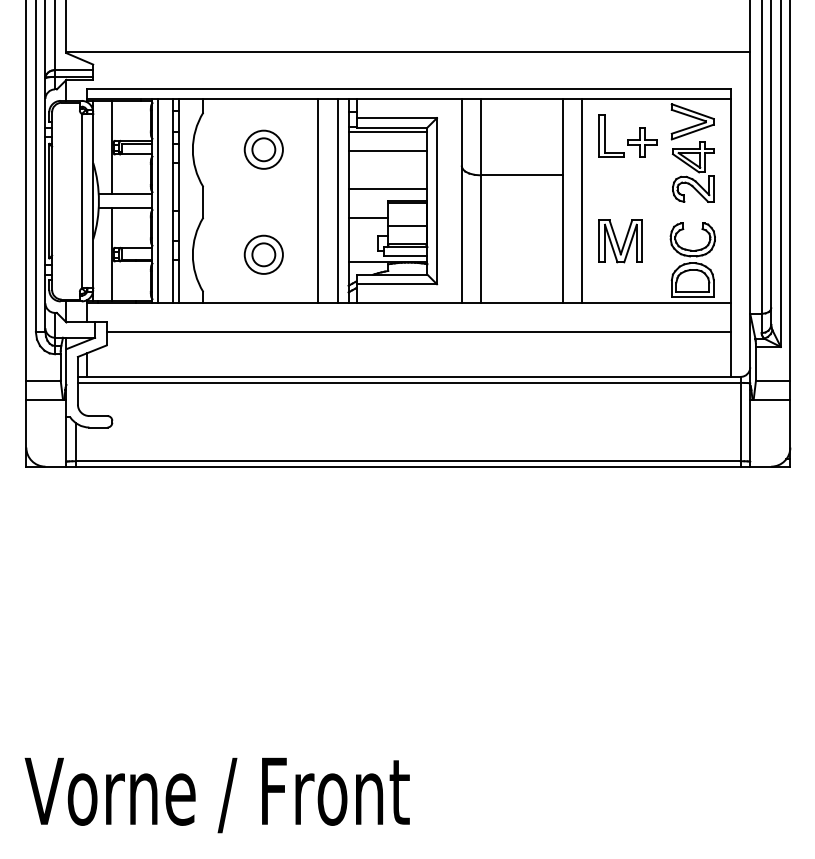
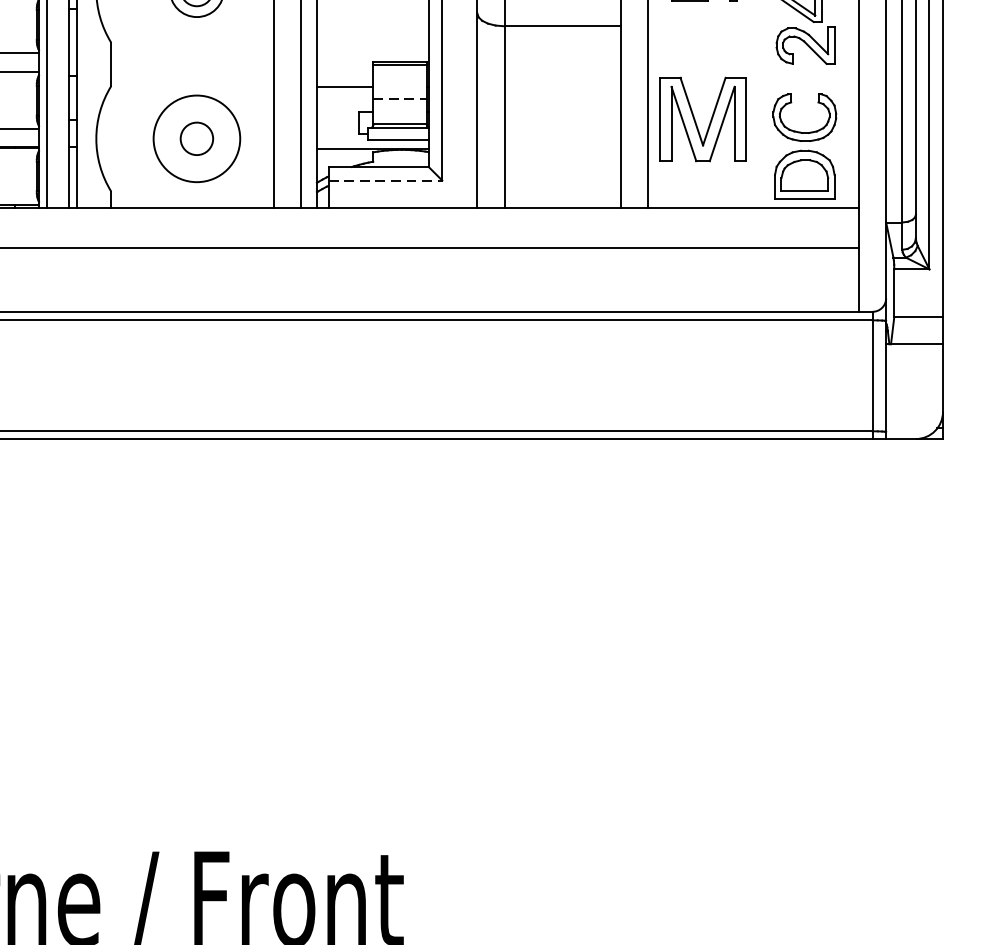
line: (387, 189) -> (372, 46), removed
line: (407, 226) -> (400, 98), solid -> dashed
part: (620, 241) -> (702, 119), size x1.4
circle: (263, 254) -> (196, 138), size x1.6
line: (397, 284) -> (386, 180), solid -> dashed

